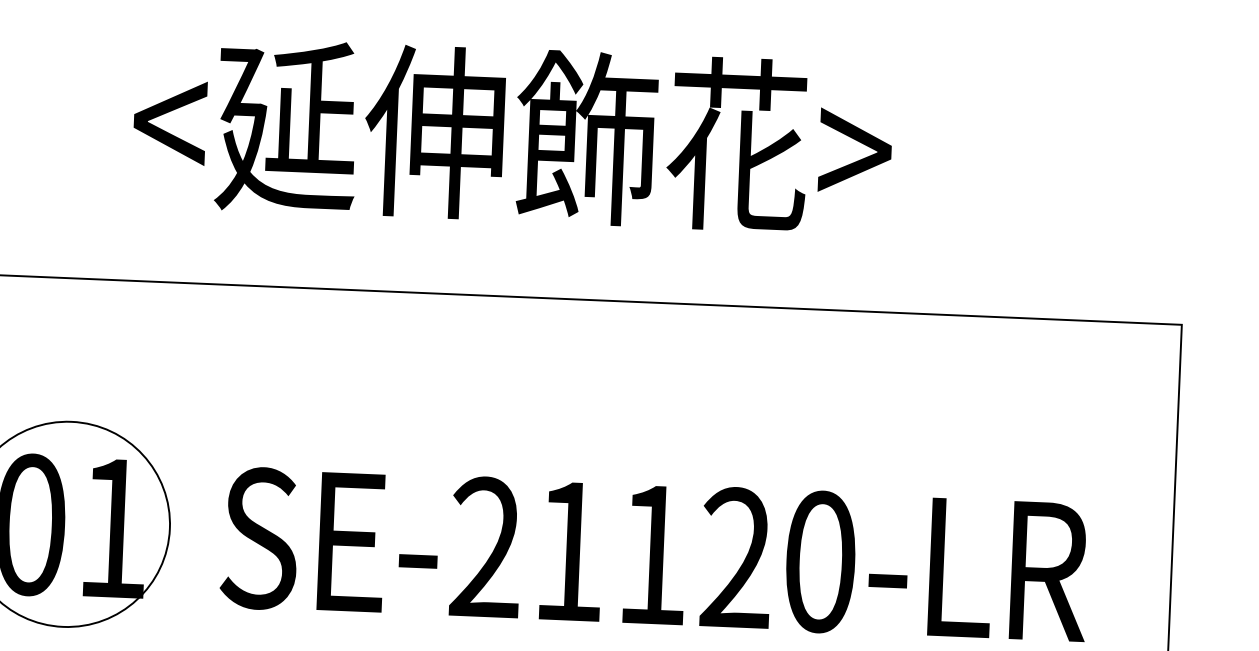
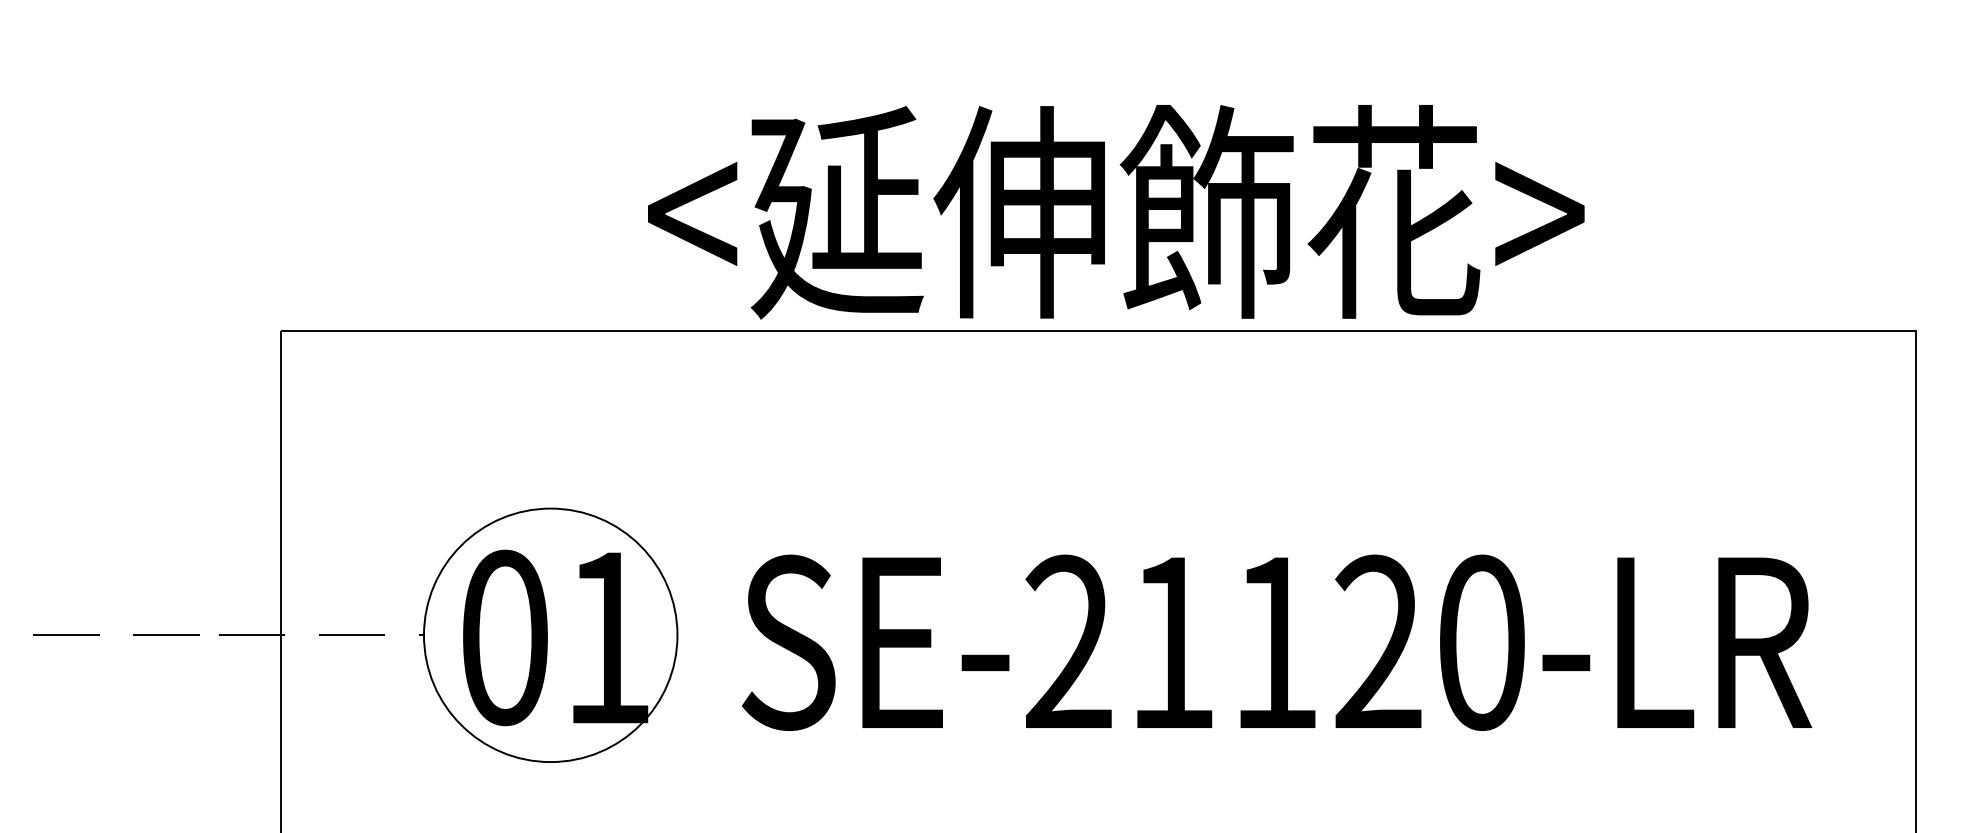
text: (512, 135) -> (1116, 212), moved

